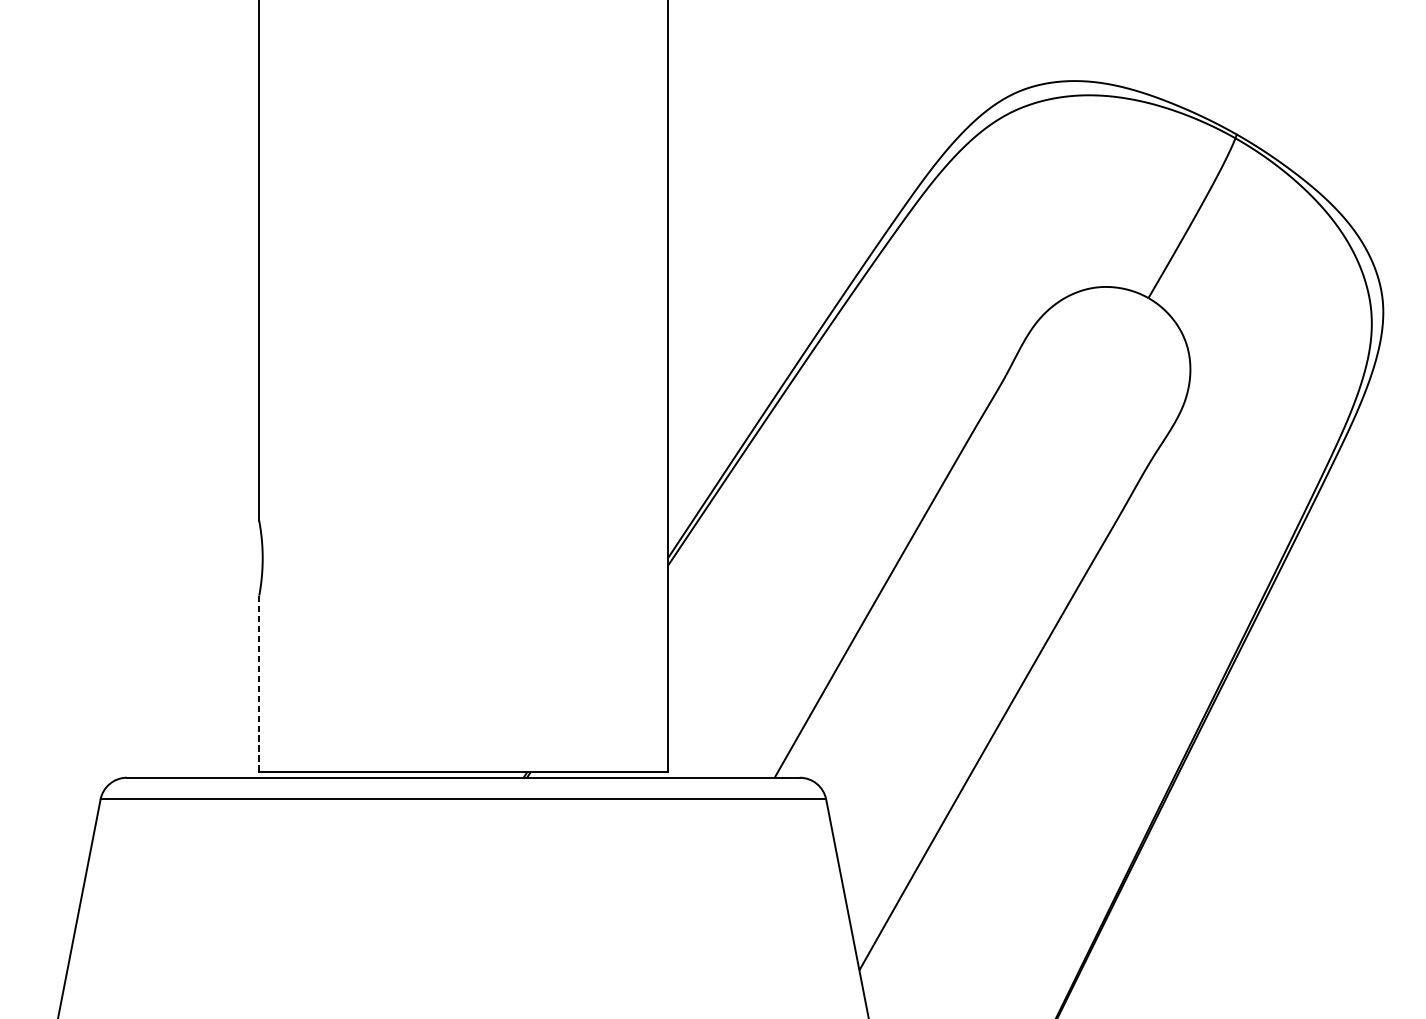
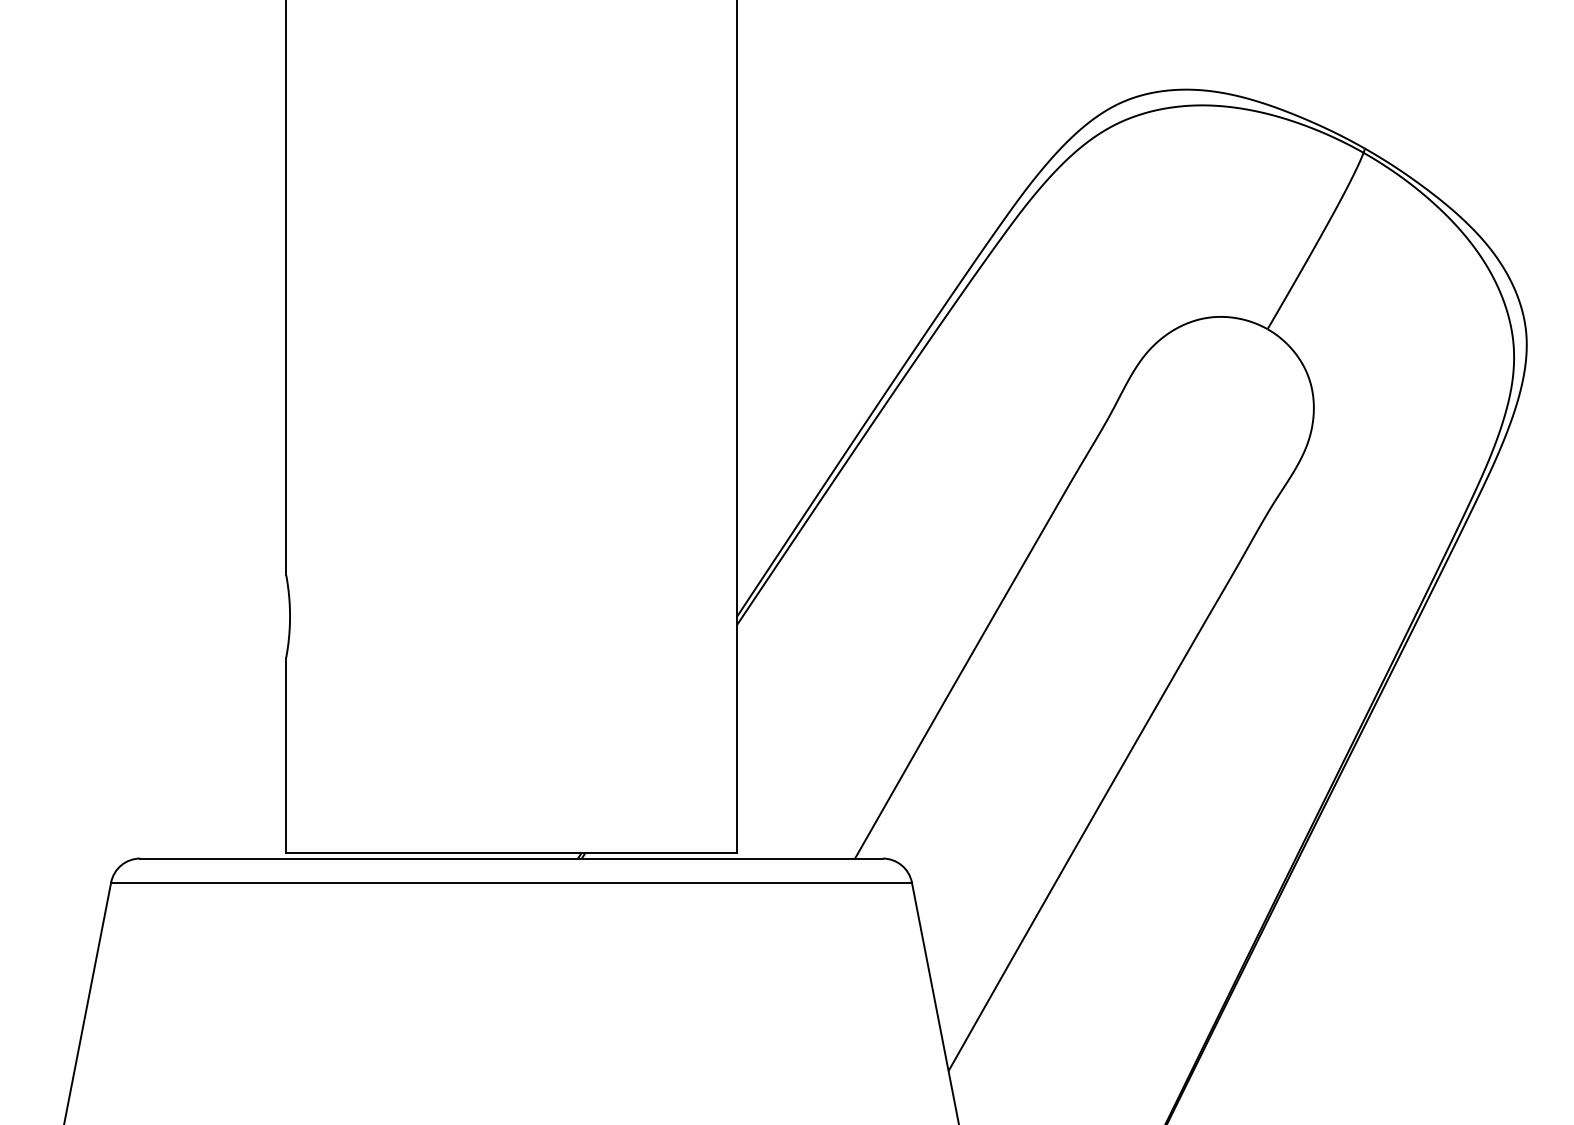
line: (259, 684) -> (286, 755), dashed -> solid

